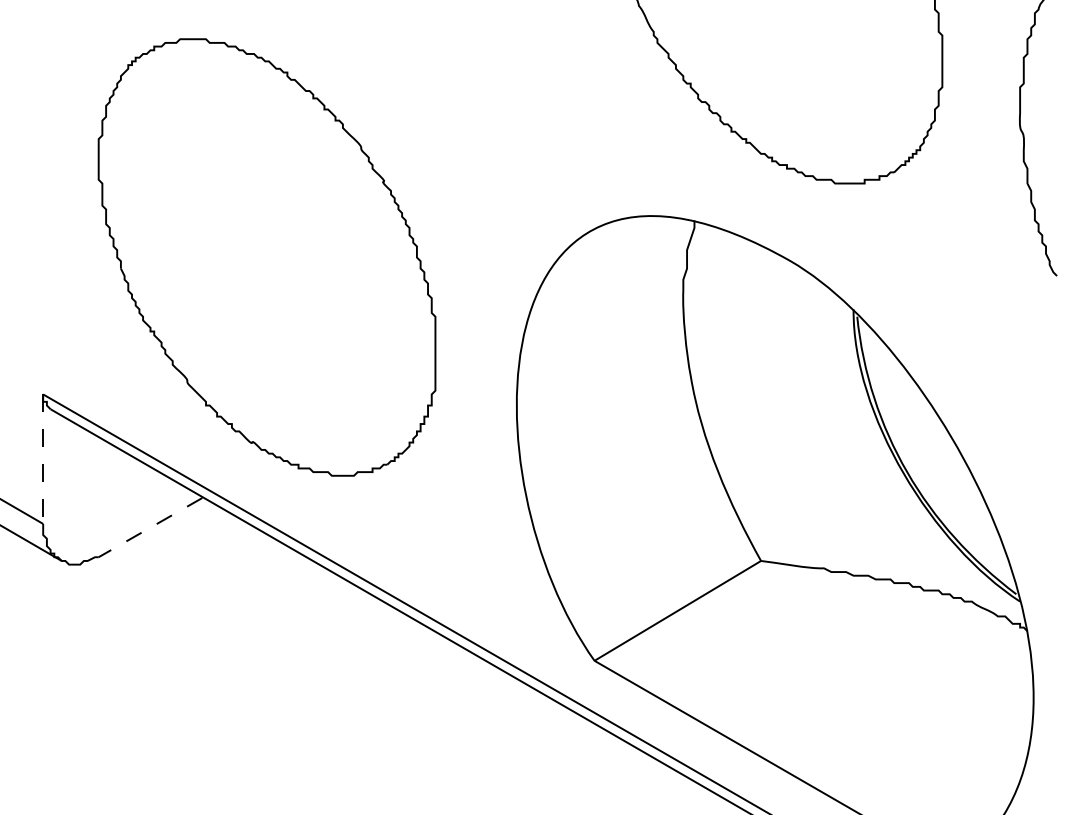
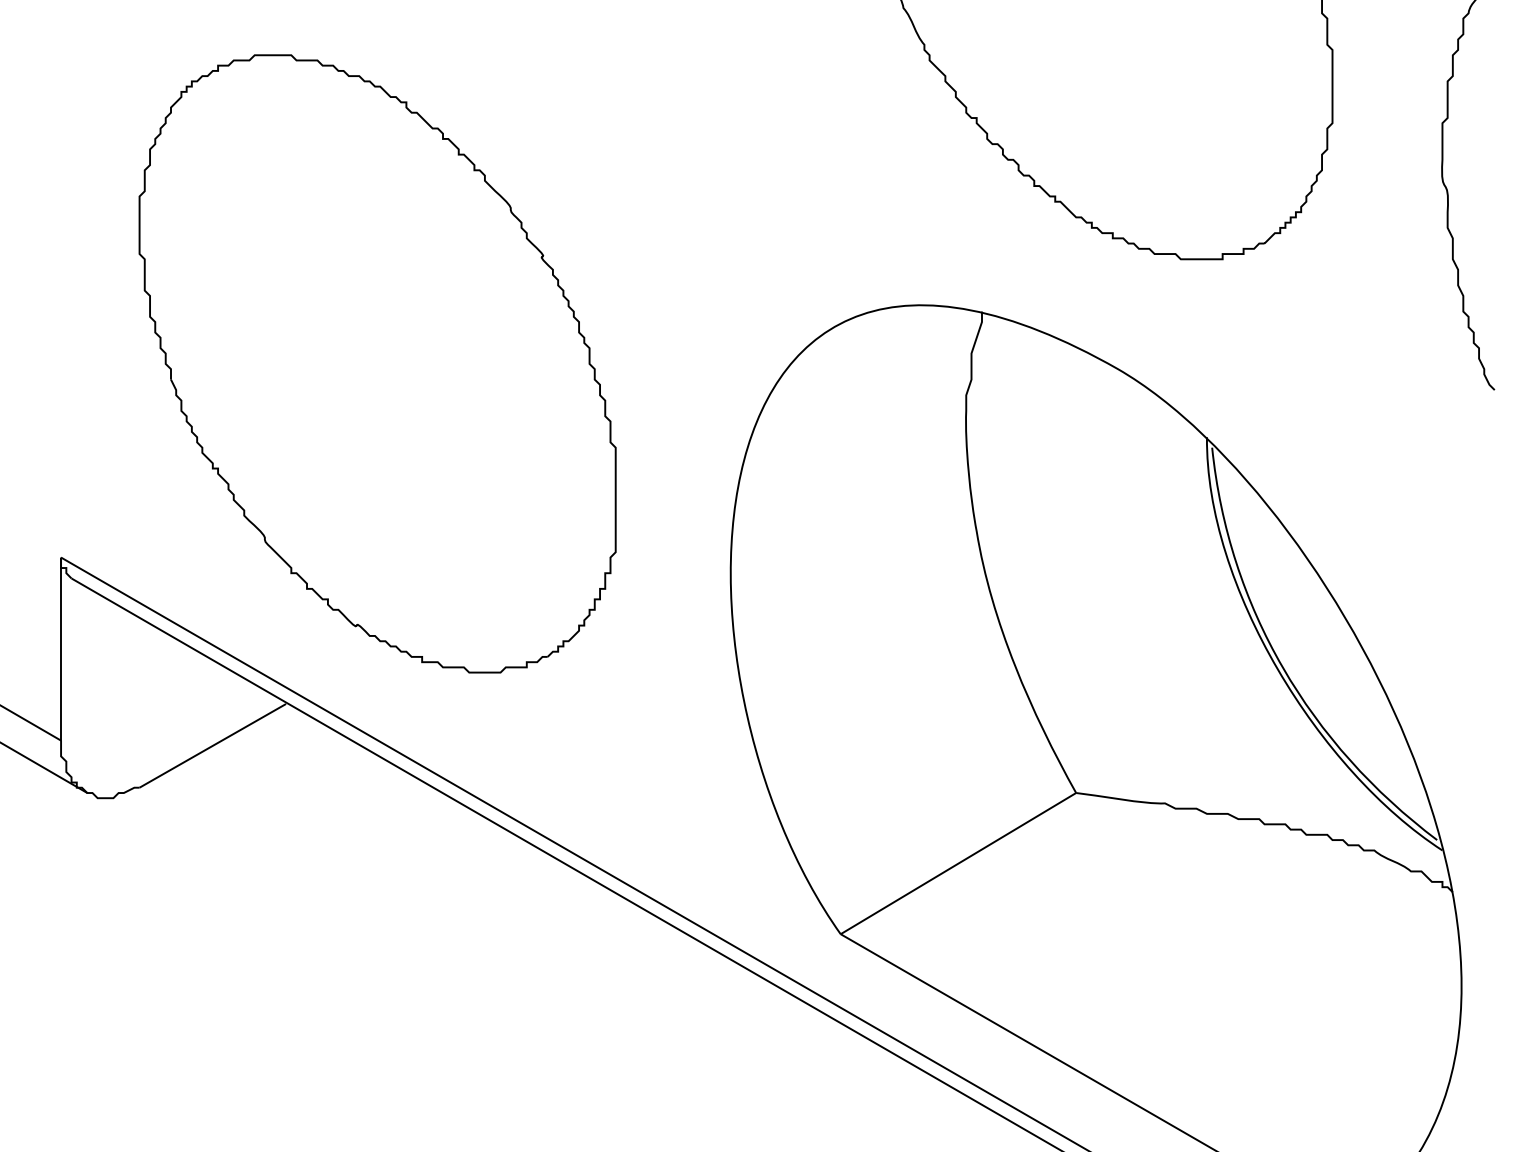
line: (43, 459) -> (61, 649), dashed -> solid
line: (150, 527) -> (212, 745), dashed -> solid

